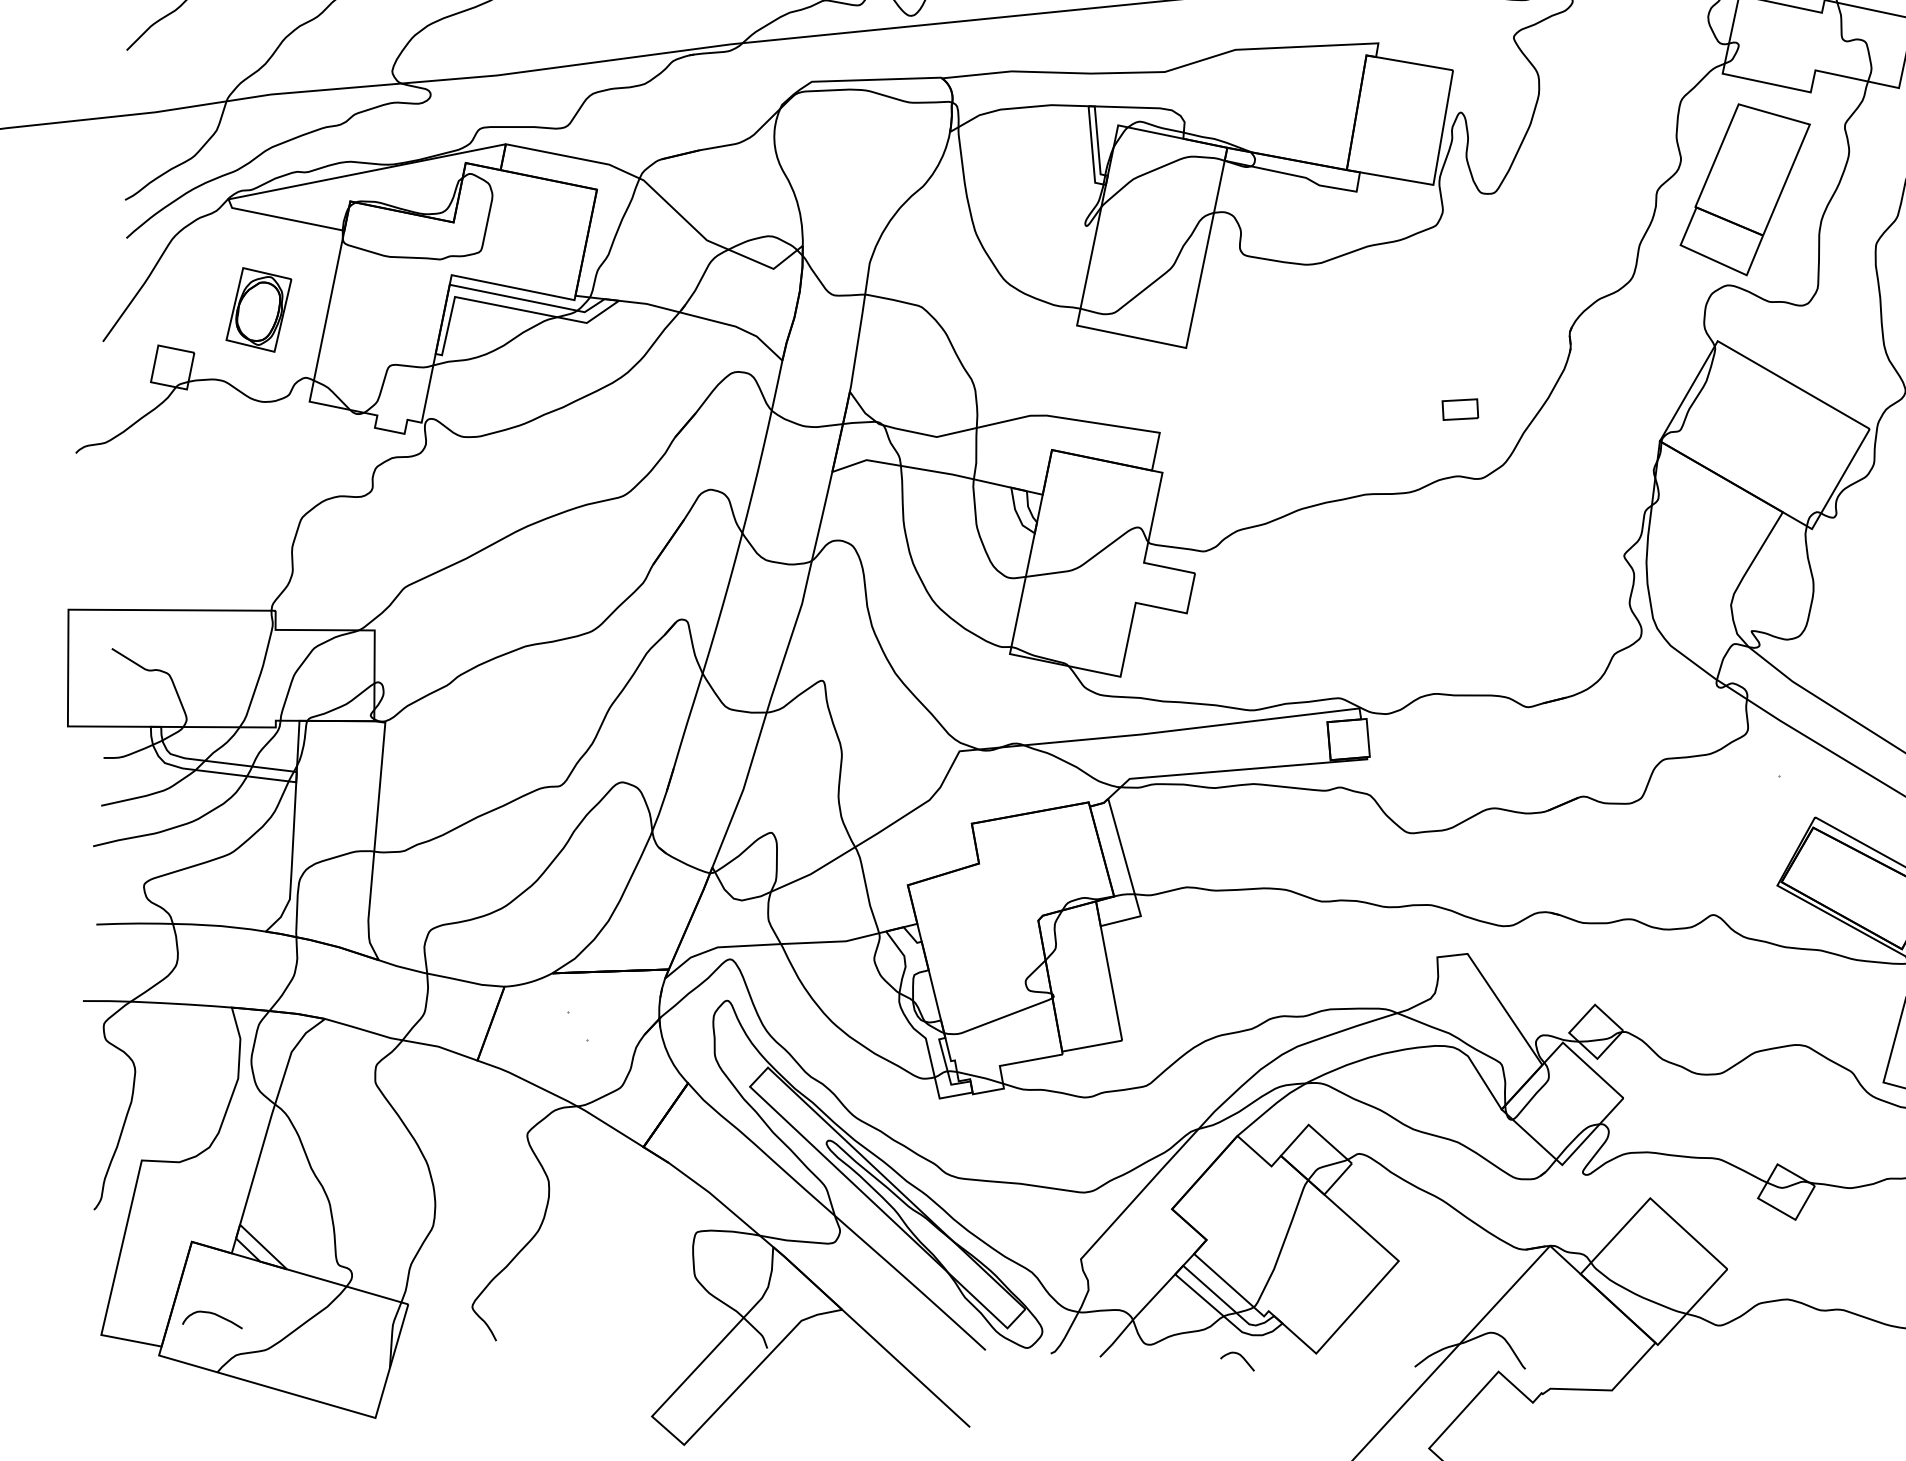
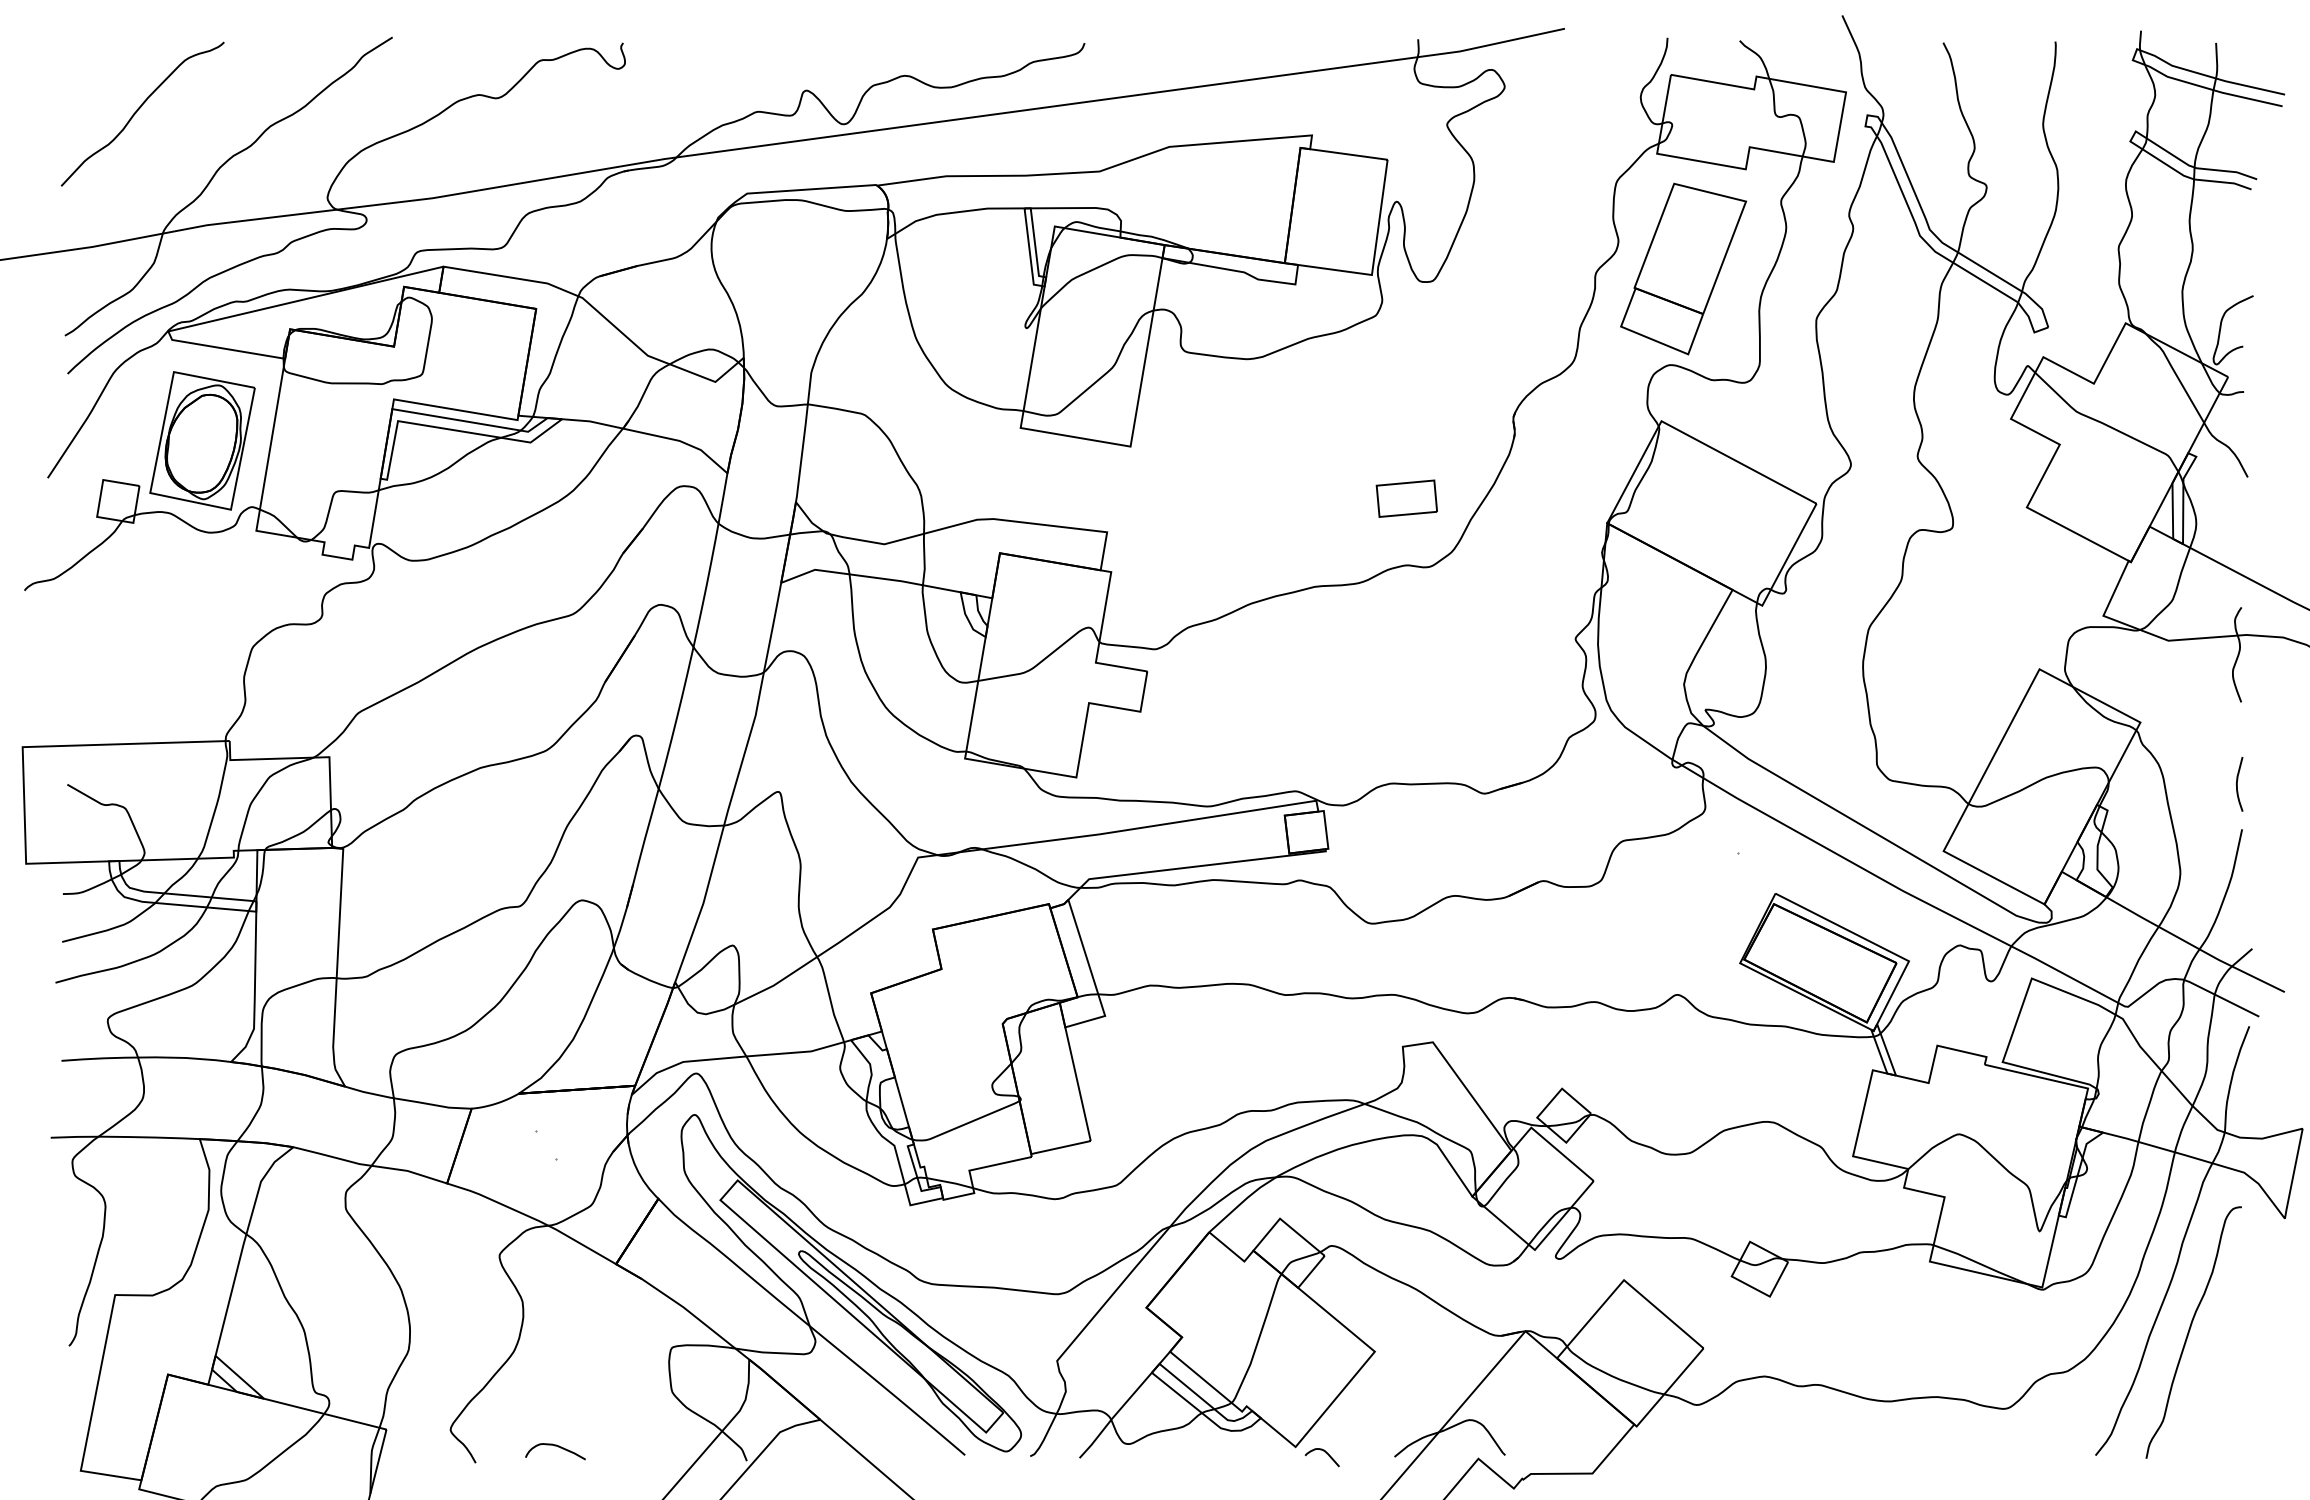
part: (258, 309) -> (202, 440), size x1.67
part: (1460, 409) -> (1406, 498), size x1.67
curve: (212, 1314) -> (555, 1446), moved
curve: (1239, 1356) -> (1324, 1452), moved

